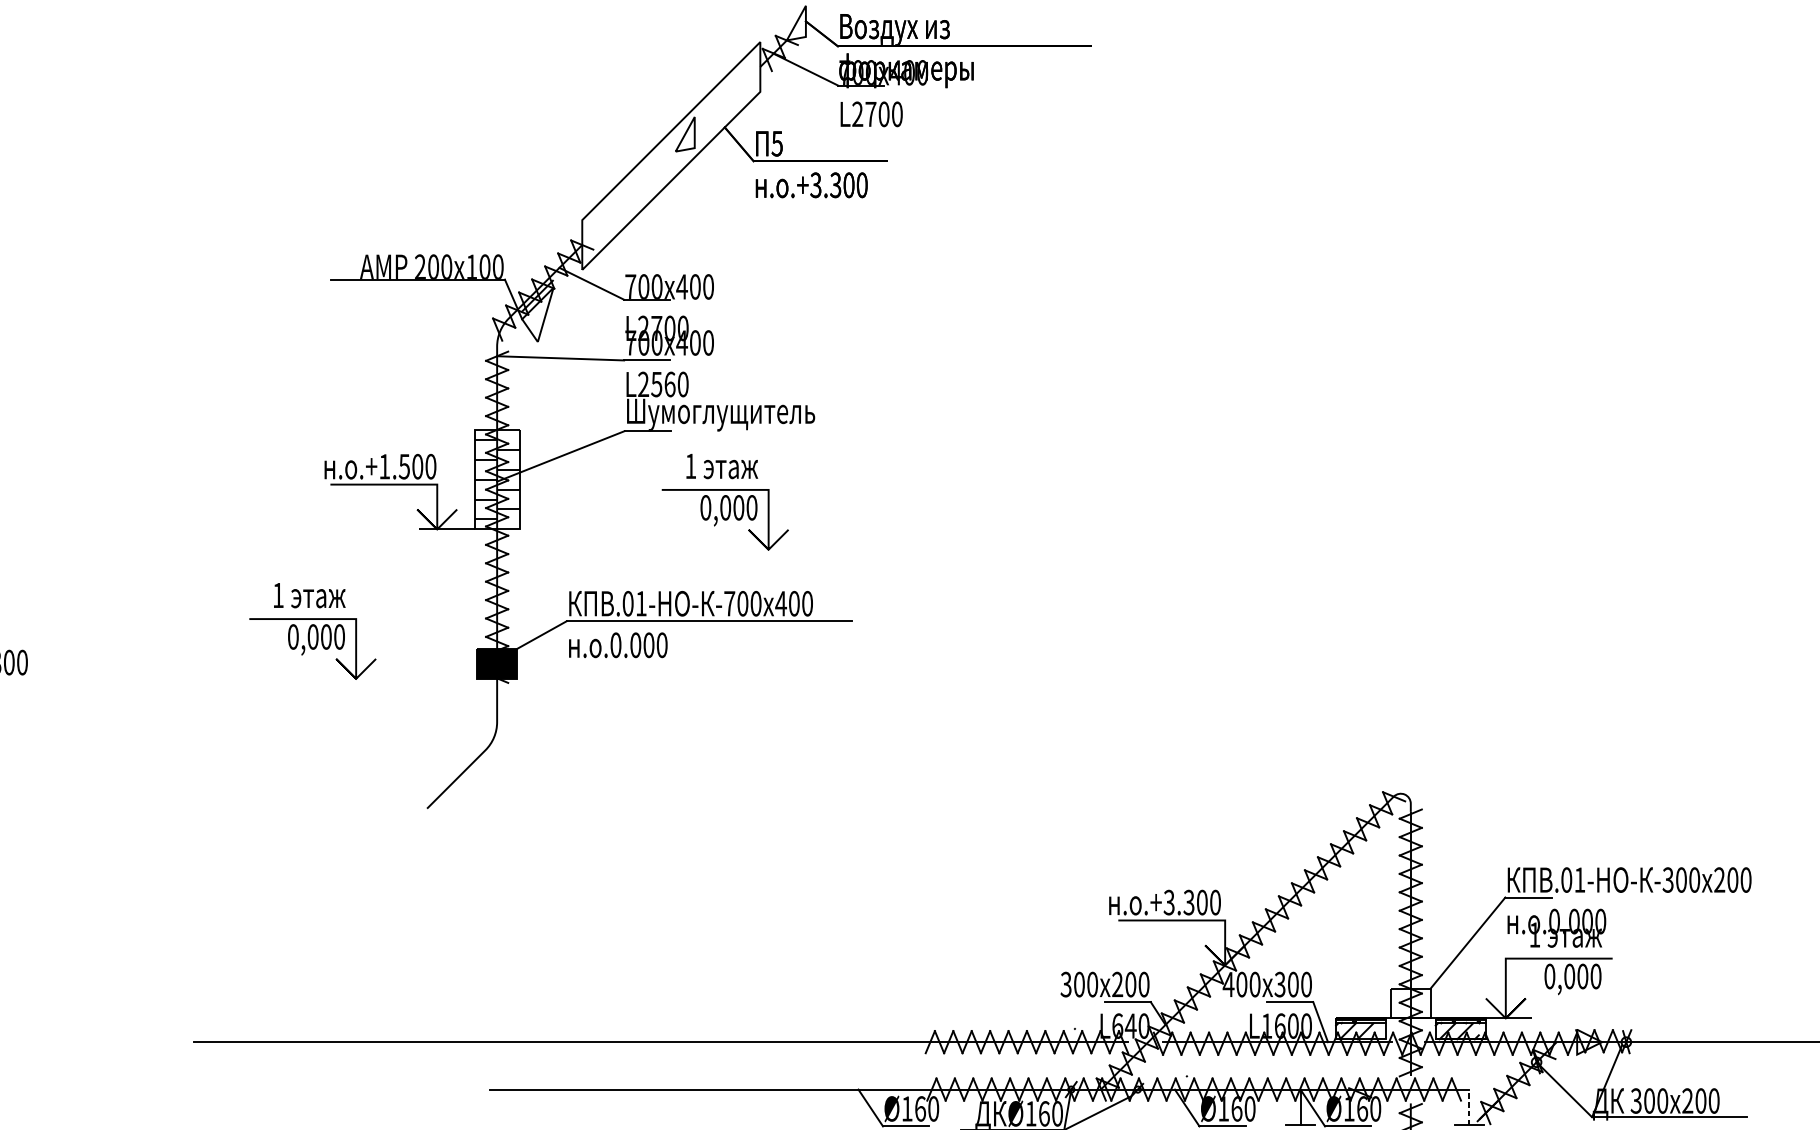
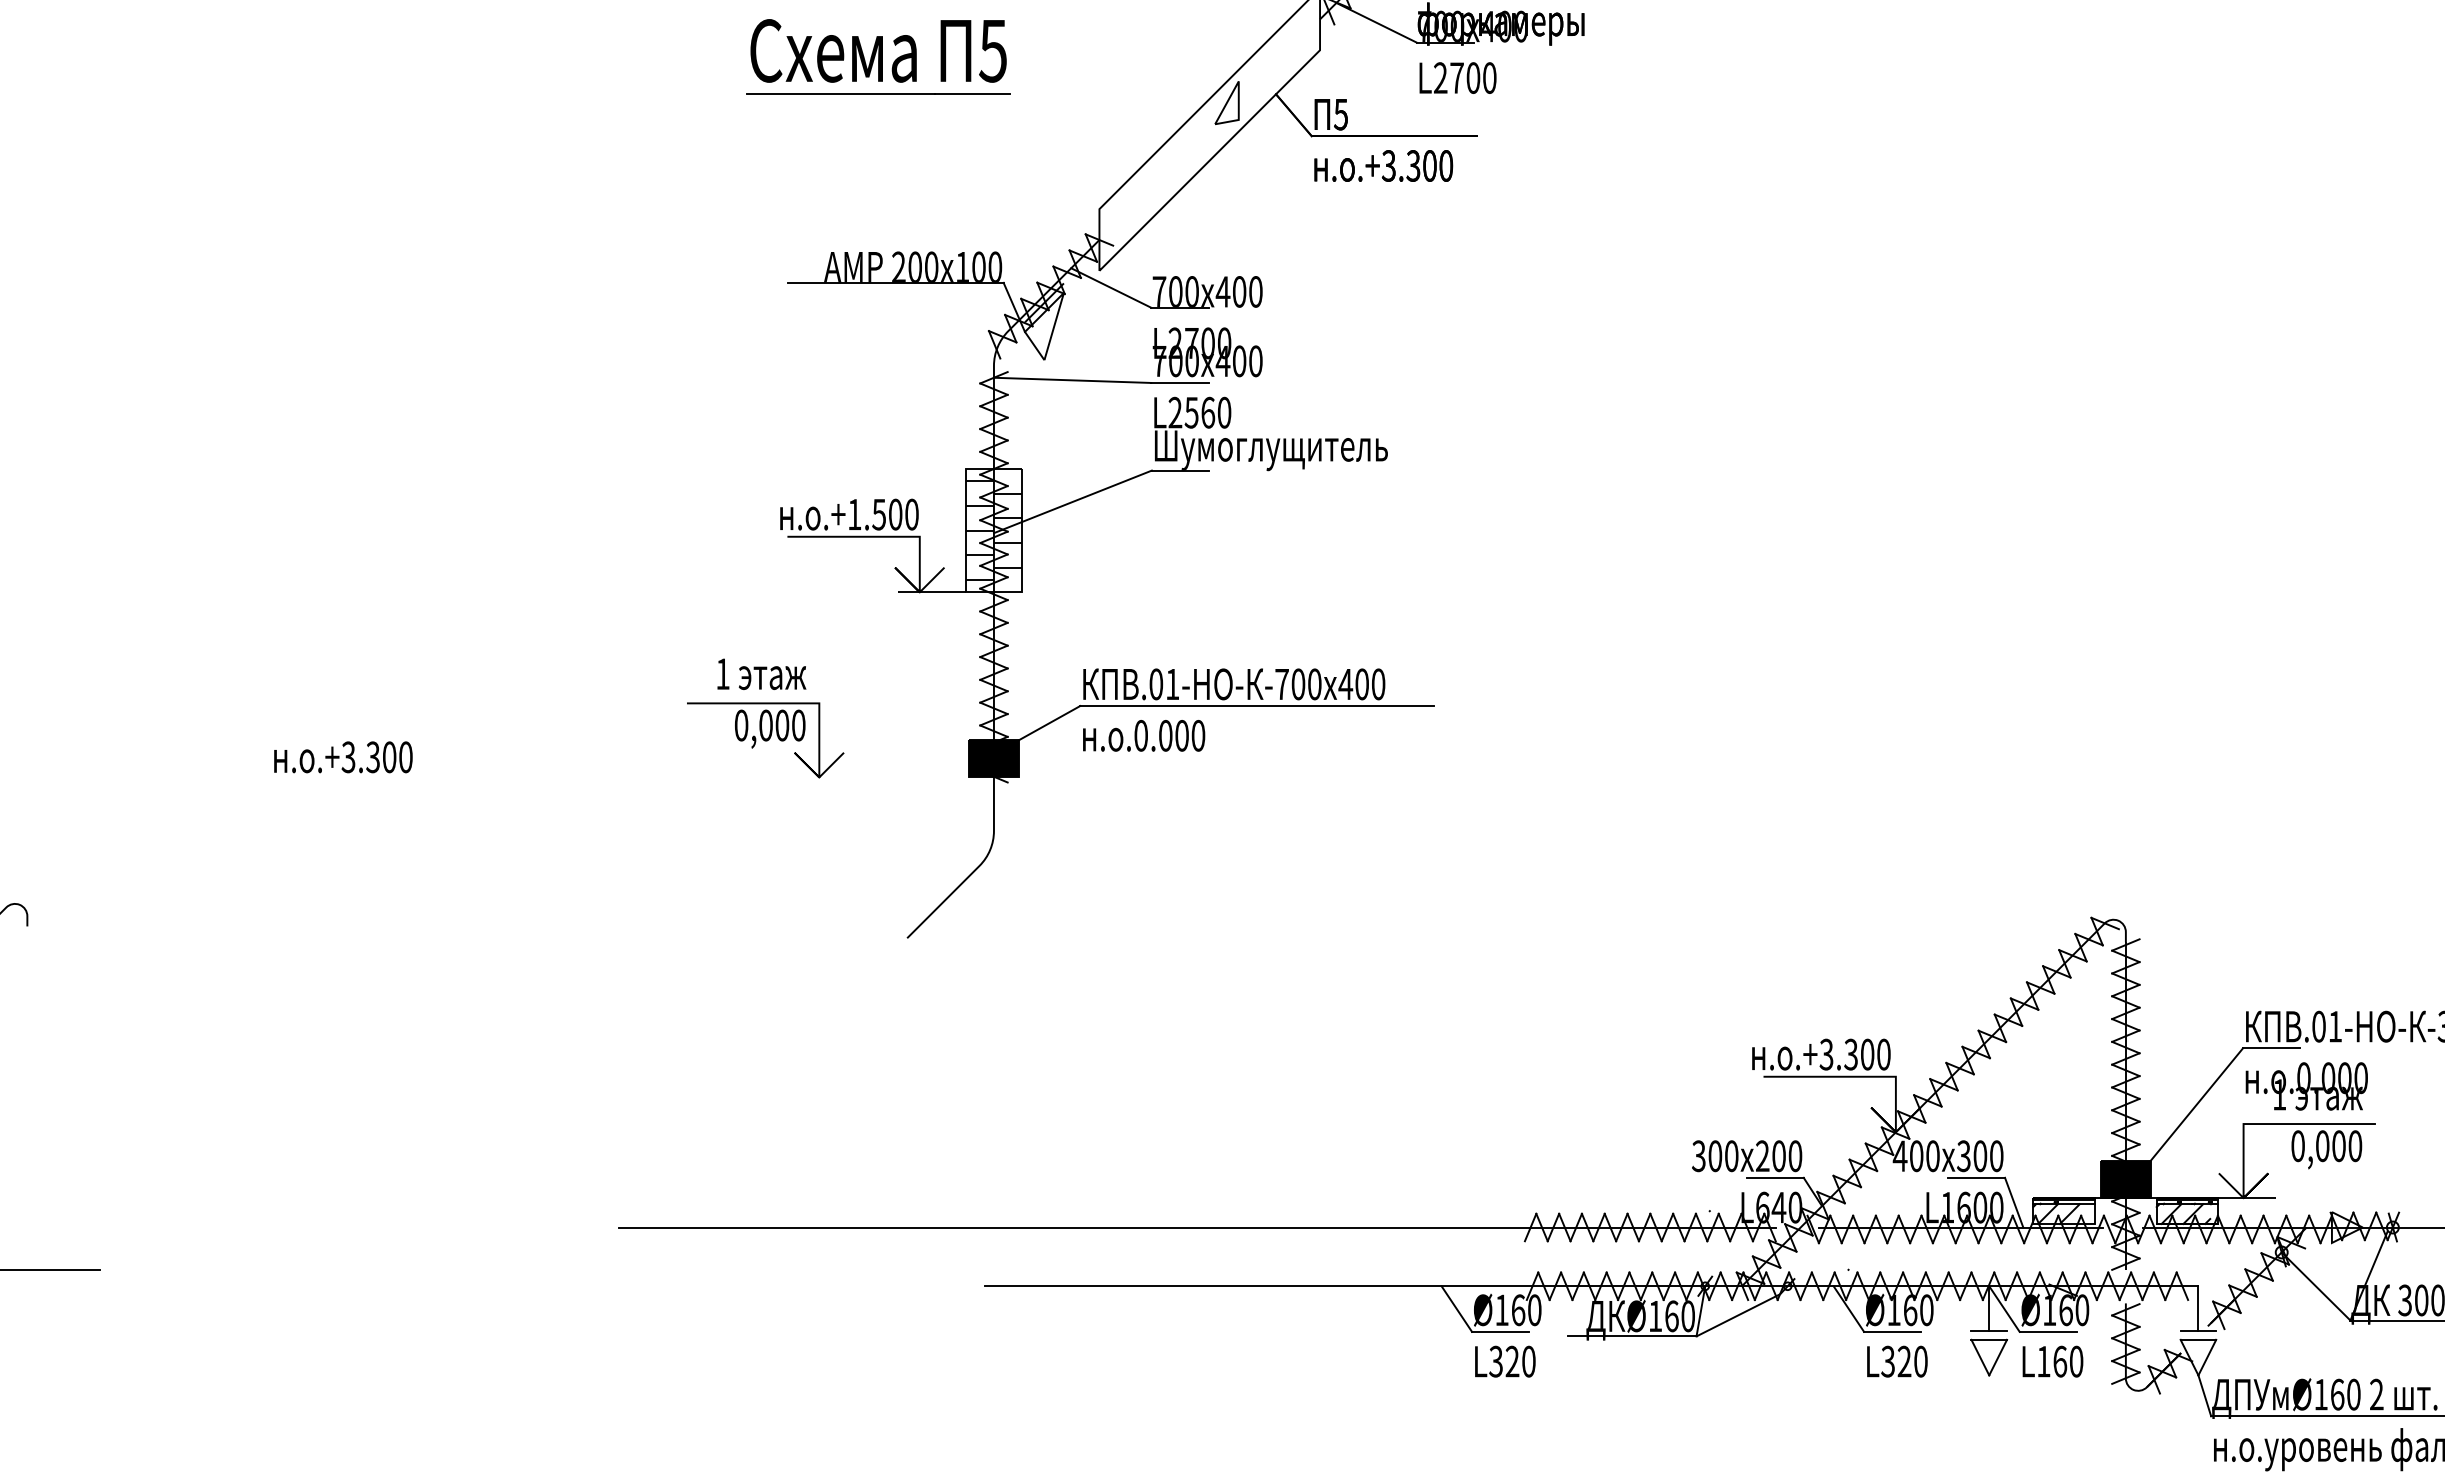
part: (403, 96) -> (878, 56), added
part: (725, 502) -> (1276, 558), removed
fill: (1410, 1003) -> (2125, 1179), added
line: (1469, 1106) -> (2198, 1307), dashed -> solid

